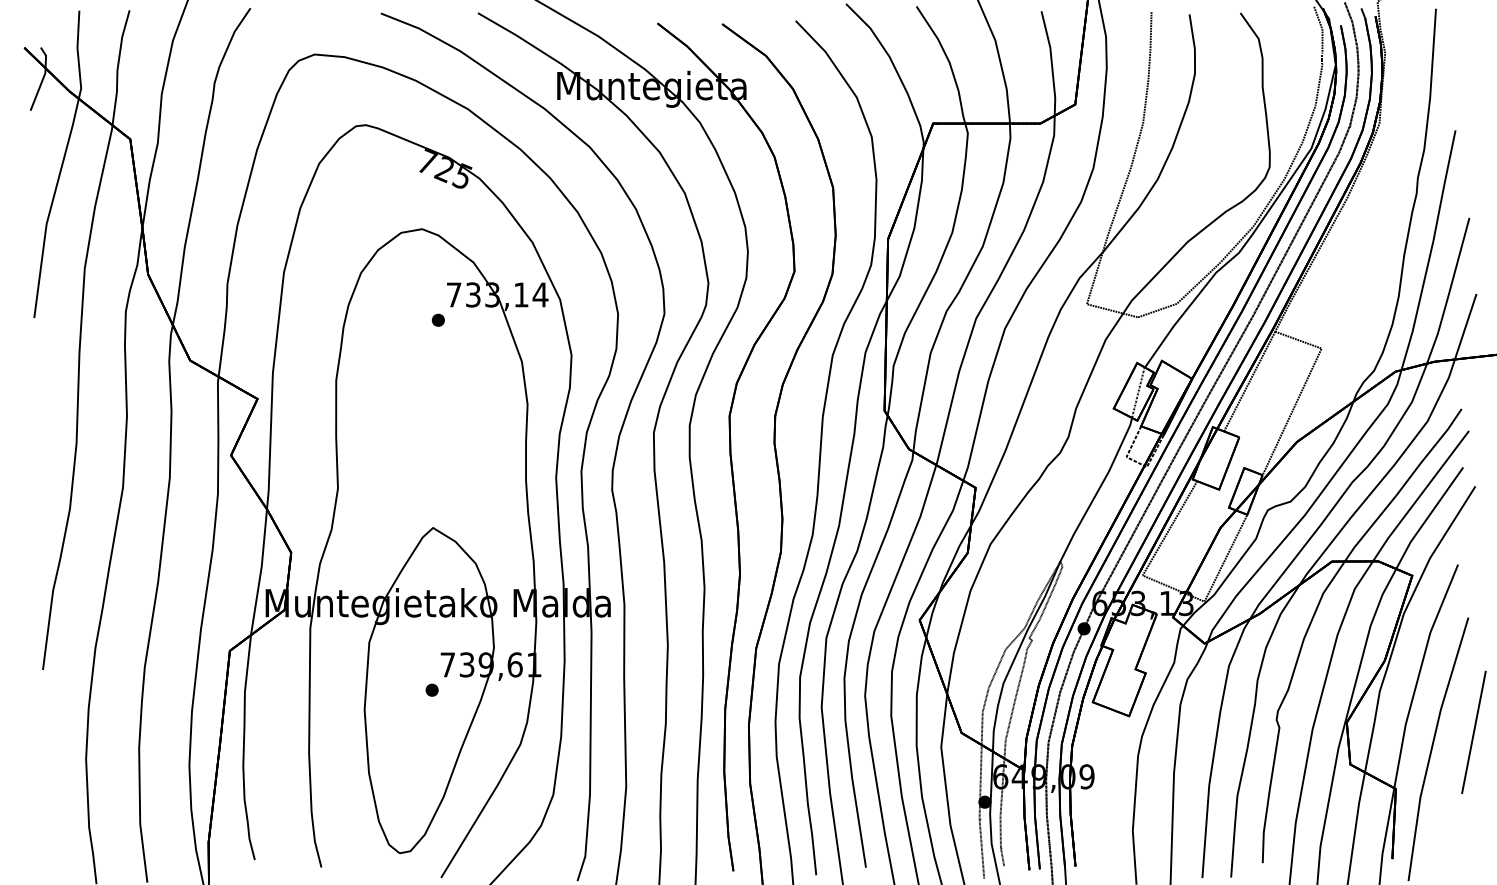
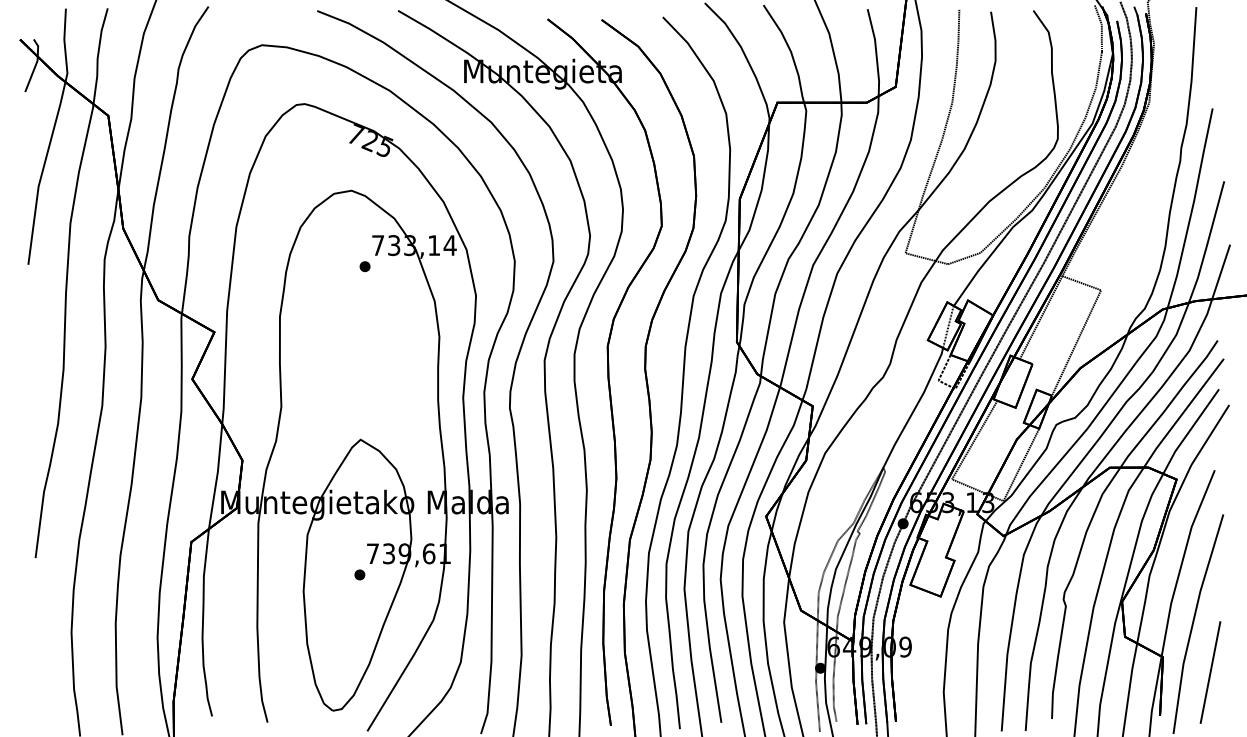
line: (1473, 731) -> (1210, 671), moved

